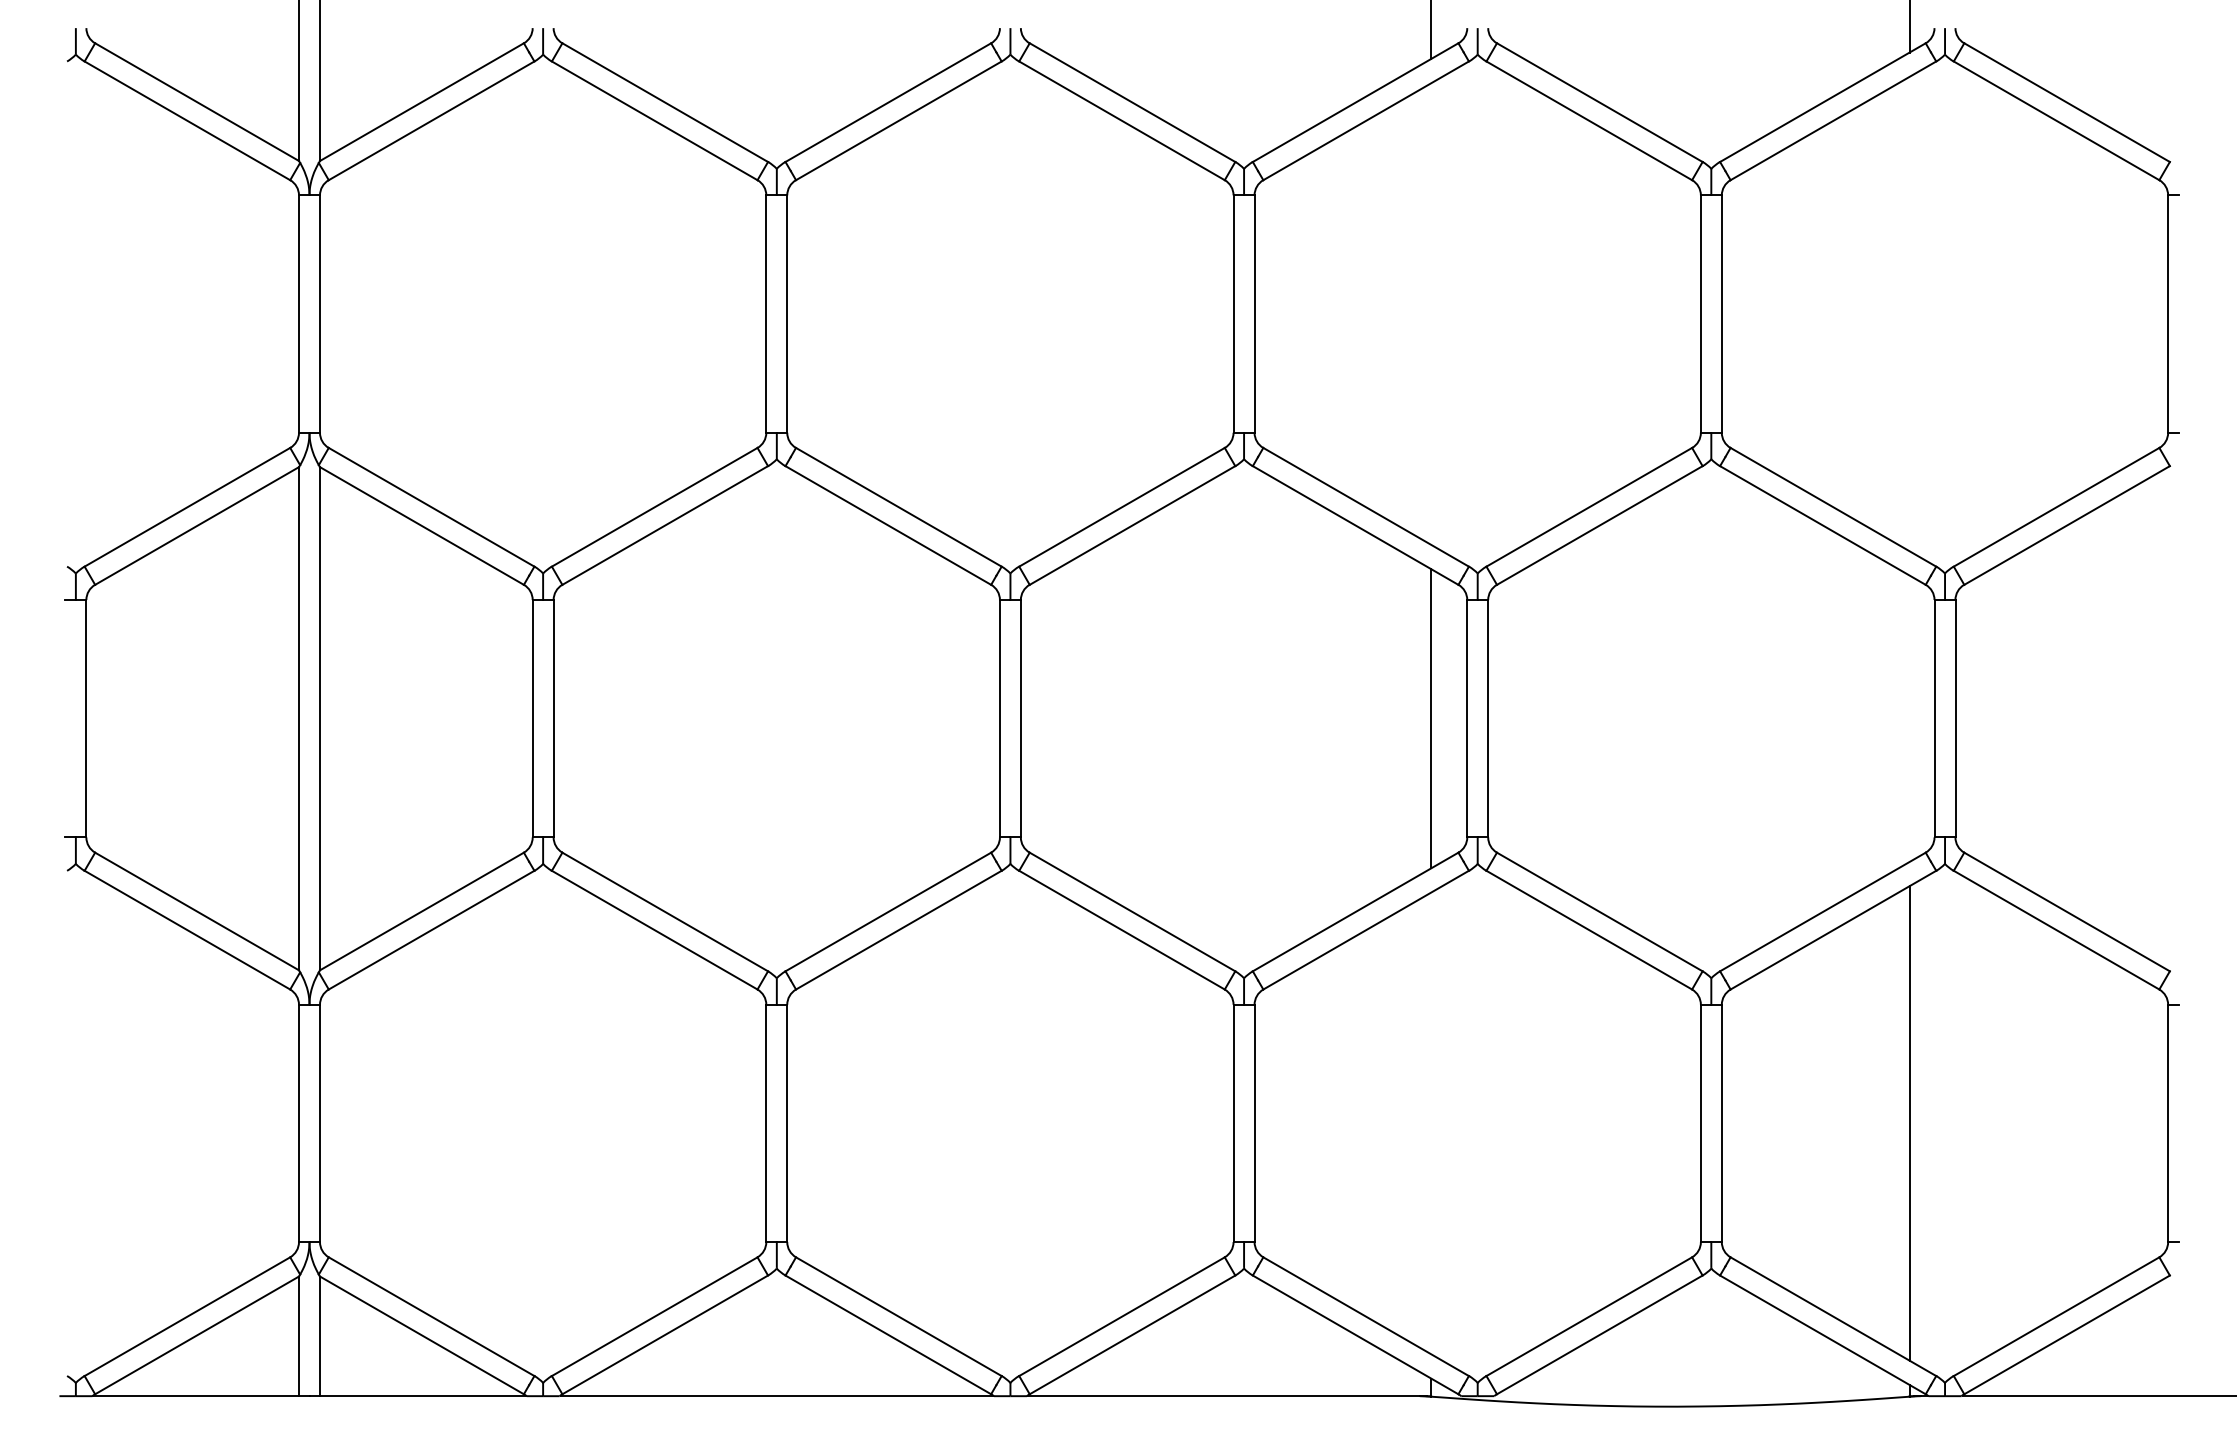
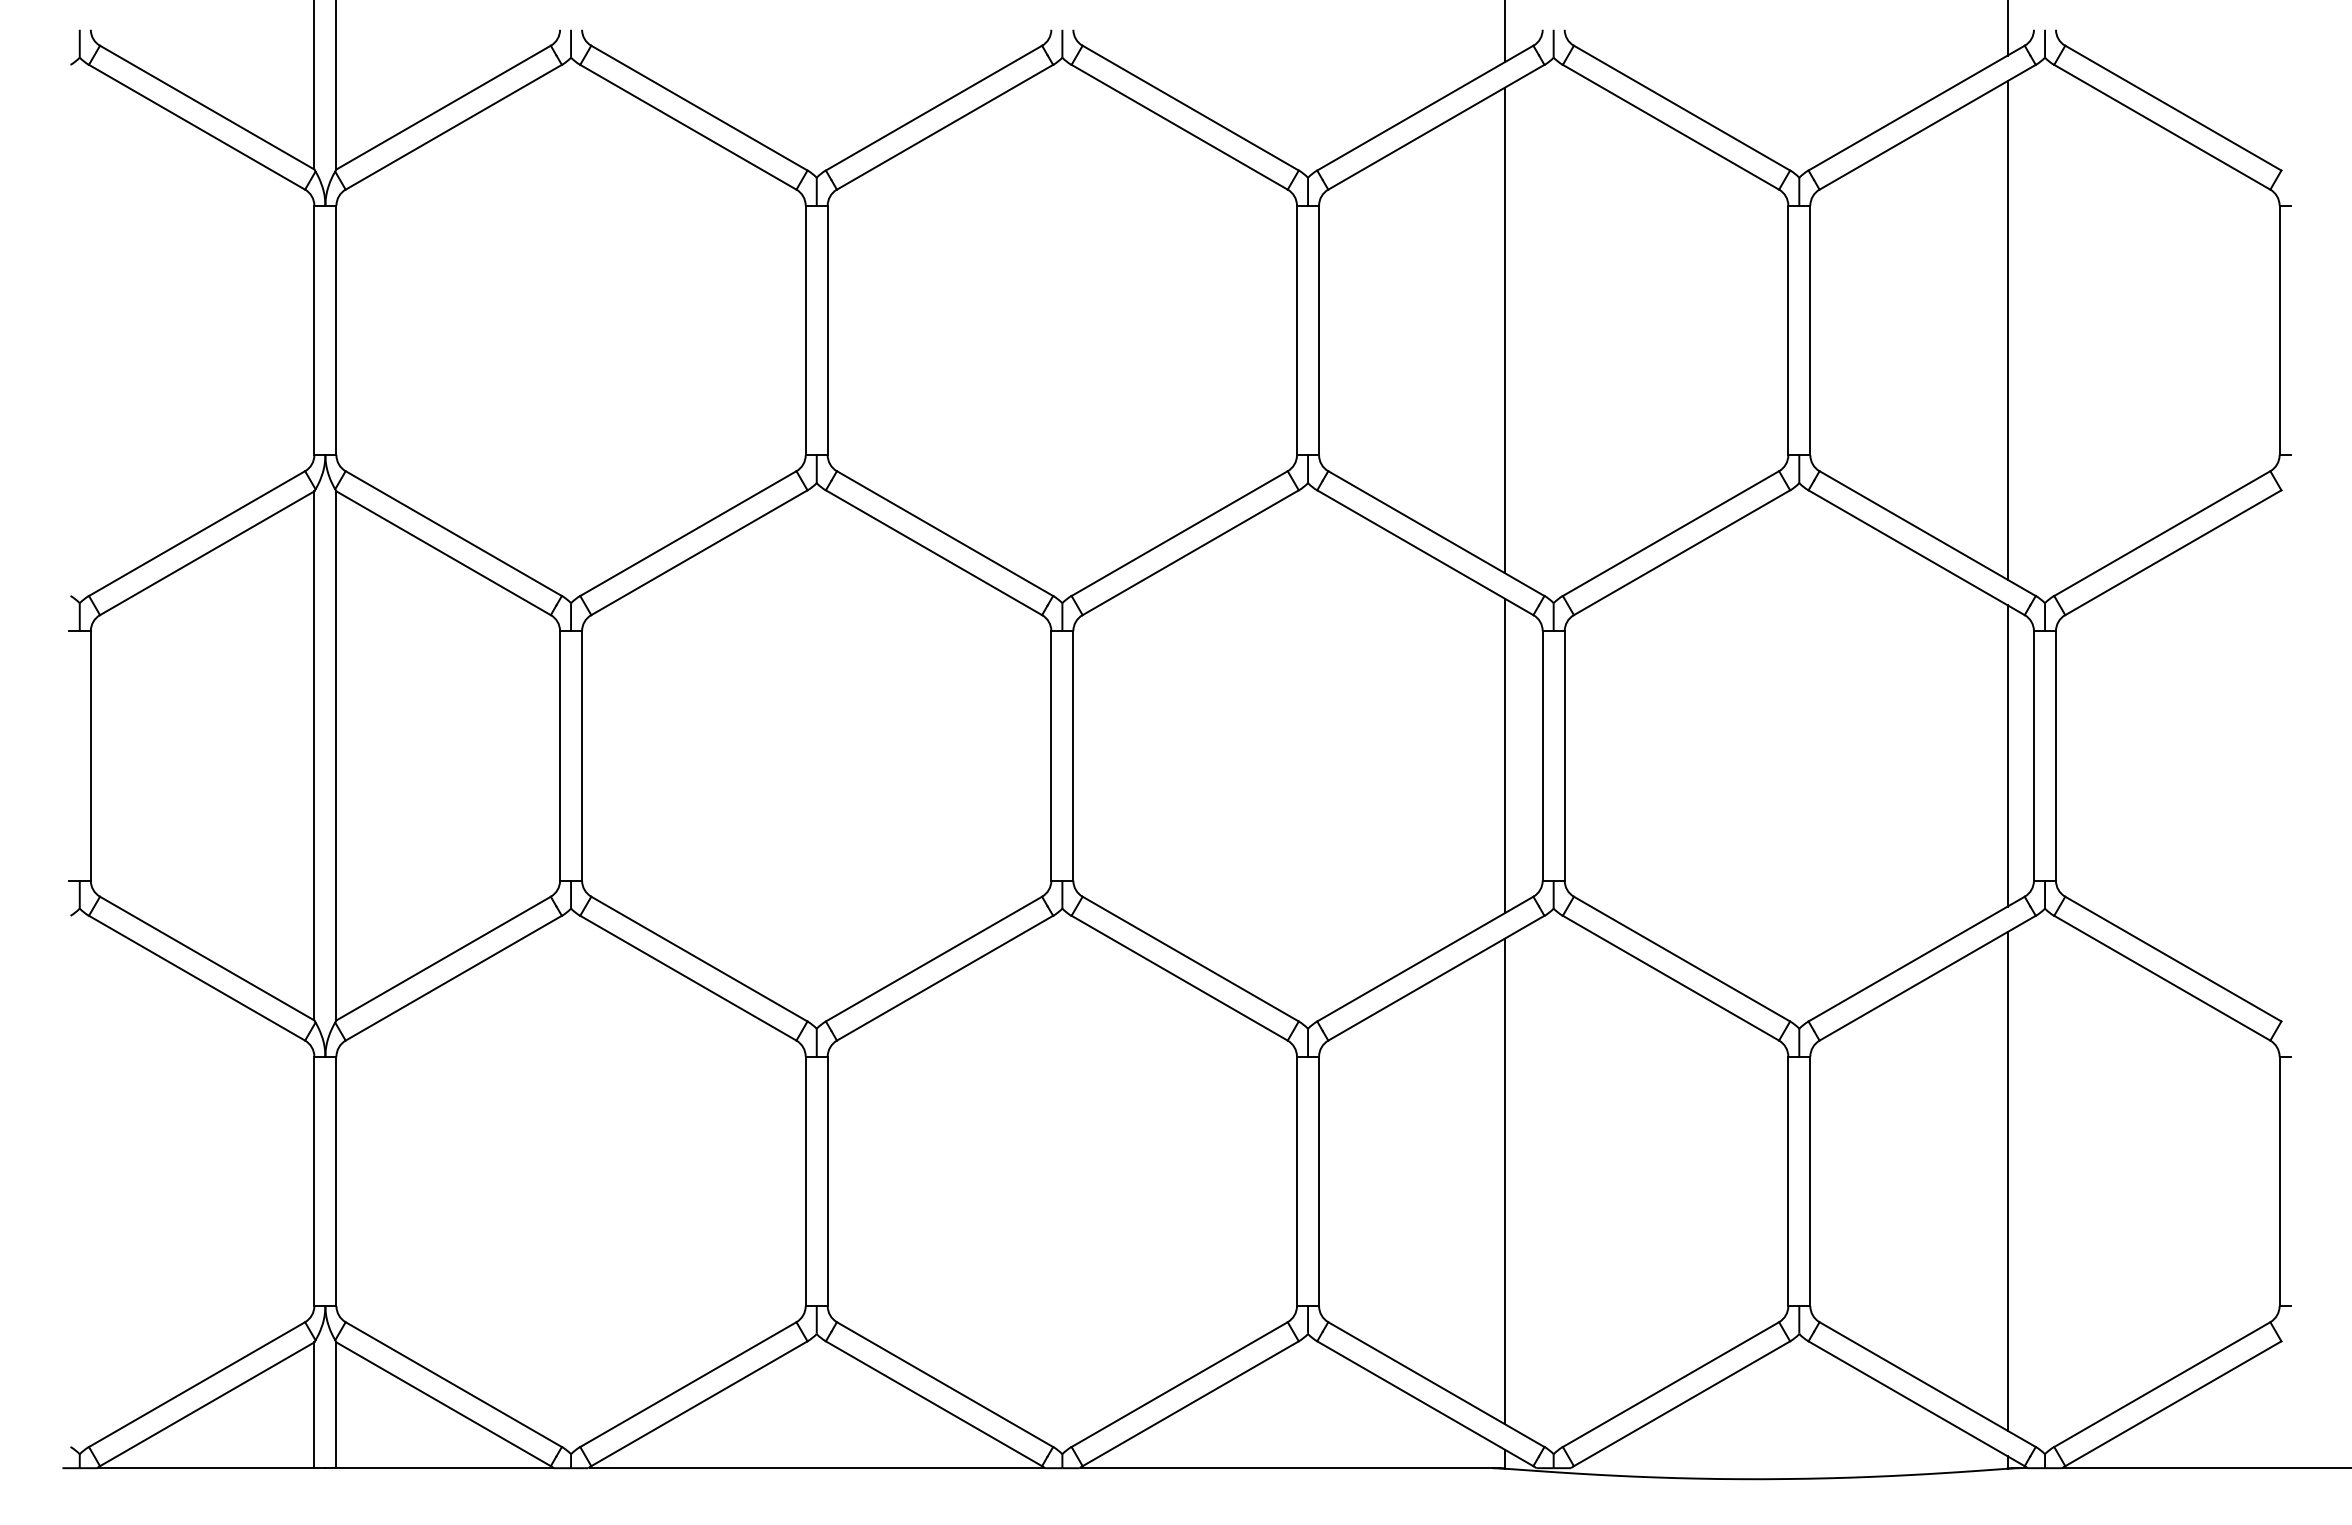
line: (1430, 314) -> (1504, 330), added
line: (1909, 314) -> (2007, 330), added
line: (1909, 718) -> (2007, 755), added
line: (1430, 1123) -> (1504, 1181), added

